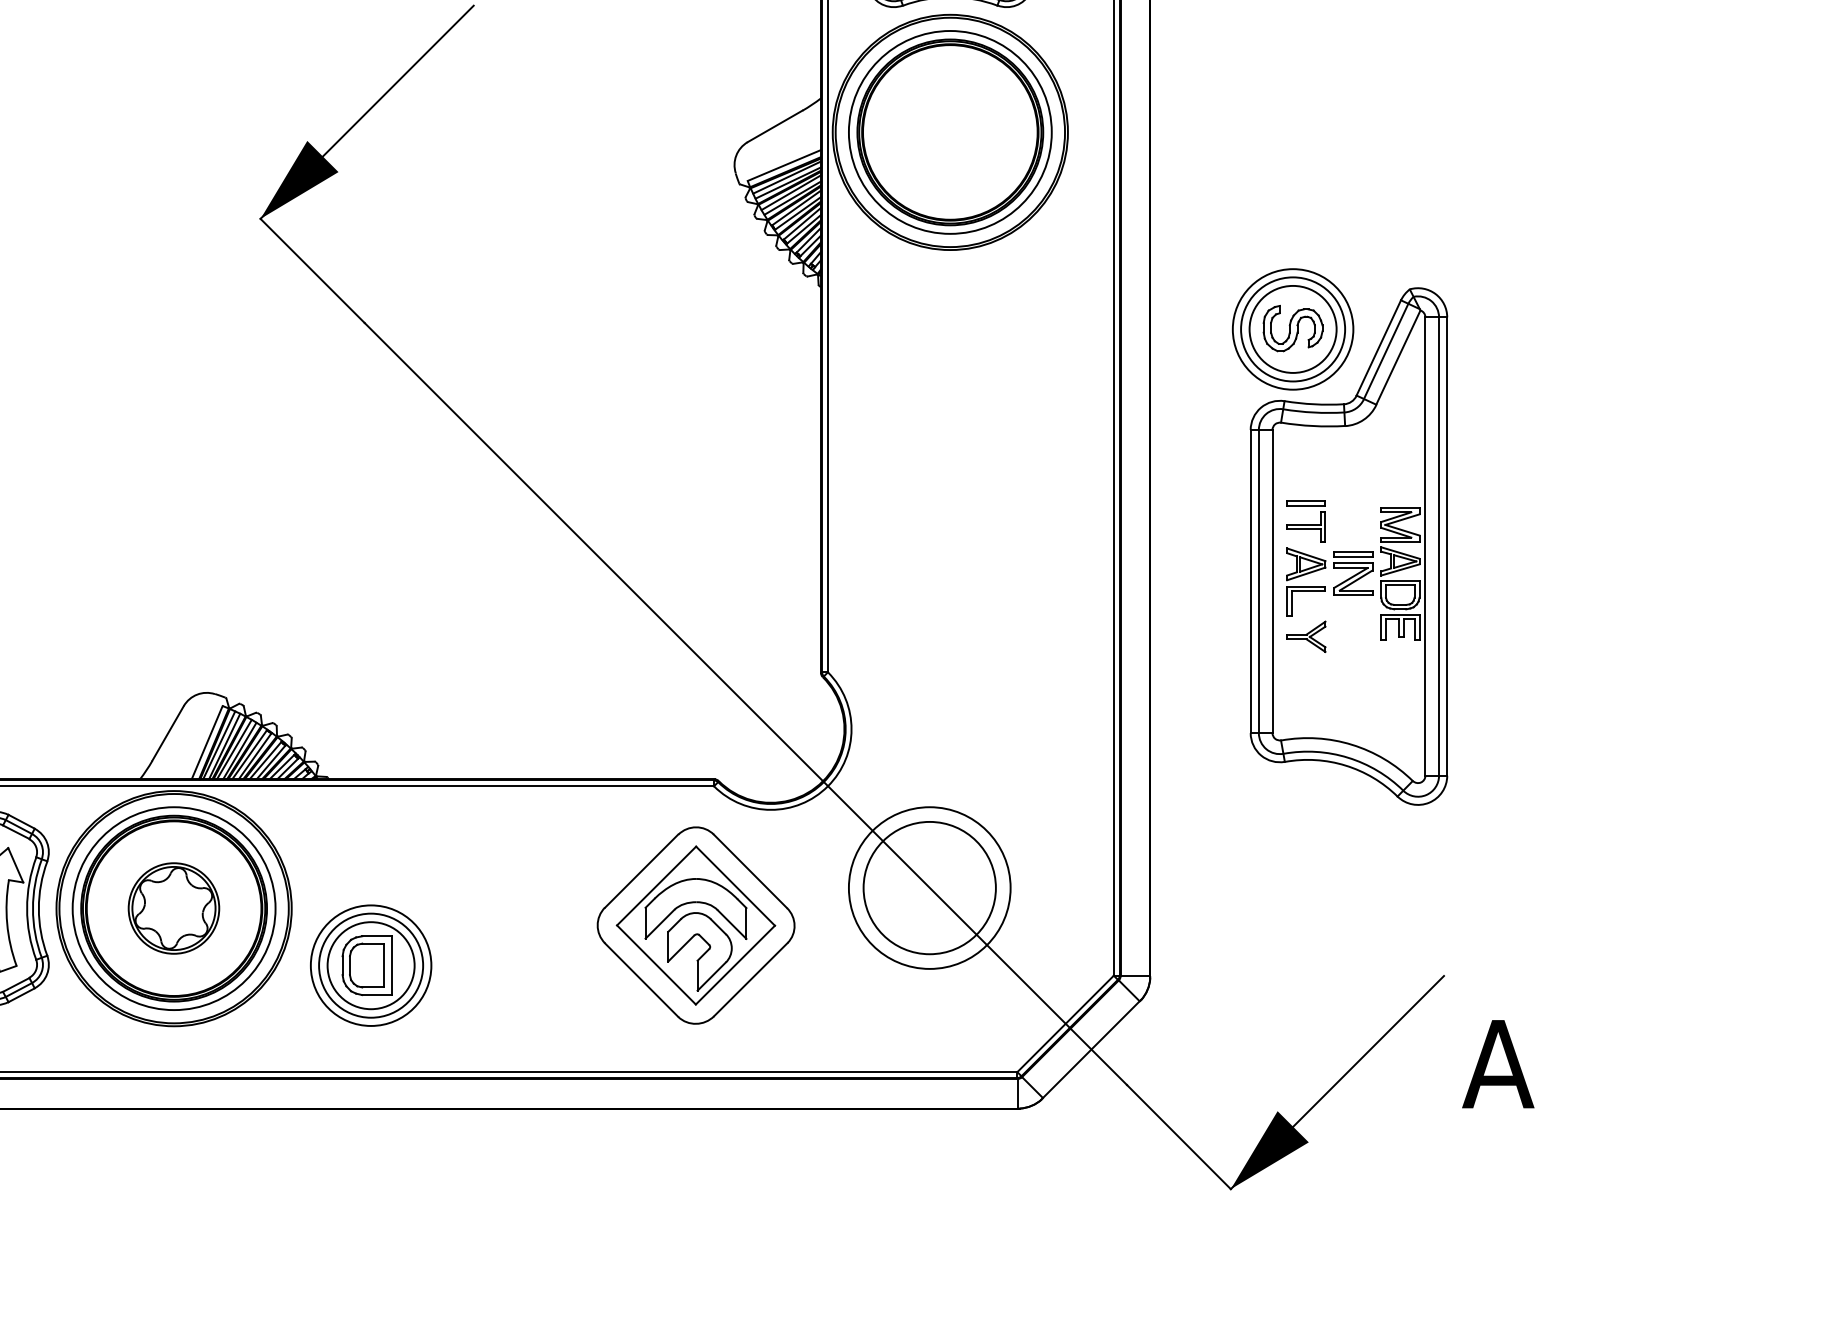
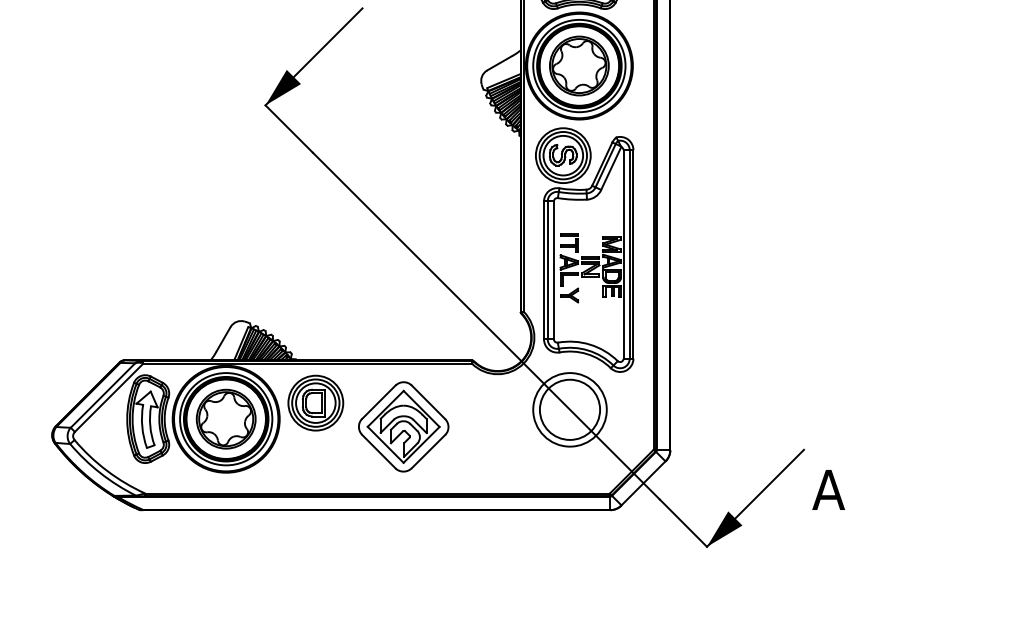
part: (950, 131) -> (579, 65), added
part: (1339, 535) -> (584, 249), moved
part: (172, 907) -> (225, 418), size x1.43
part: (695, 924) -> (403, 426), moved
part: (370, 964) -> (315, 402), moved

